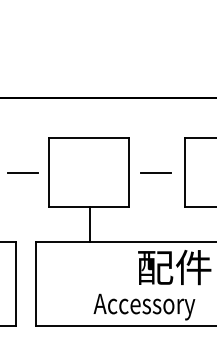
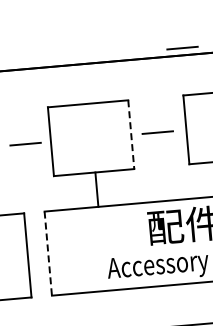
line: (187, 90) -> (182, 47), added
line: (129, 172) -> (131, 134), solid -> dashed
line: (36, 284) -> (48, 254), solid -> dashed

